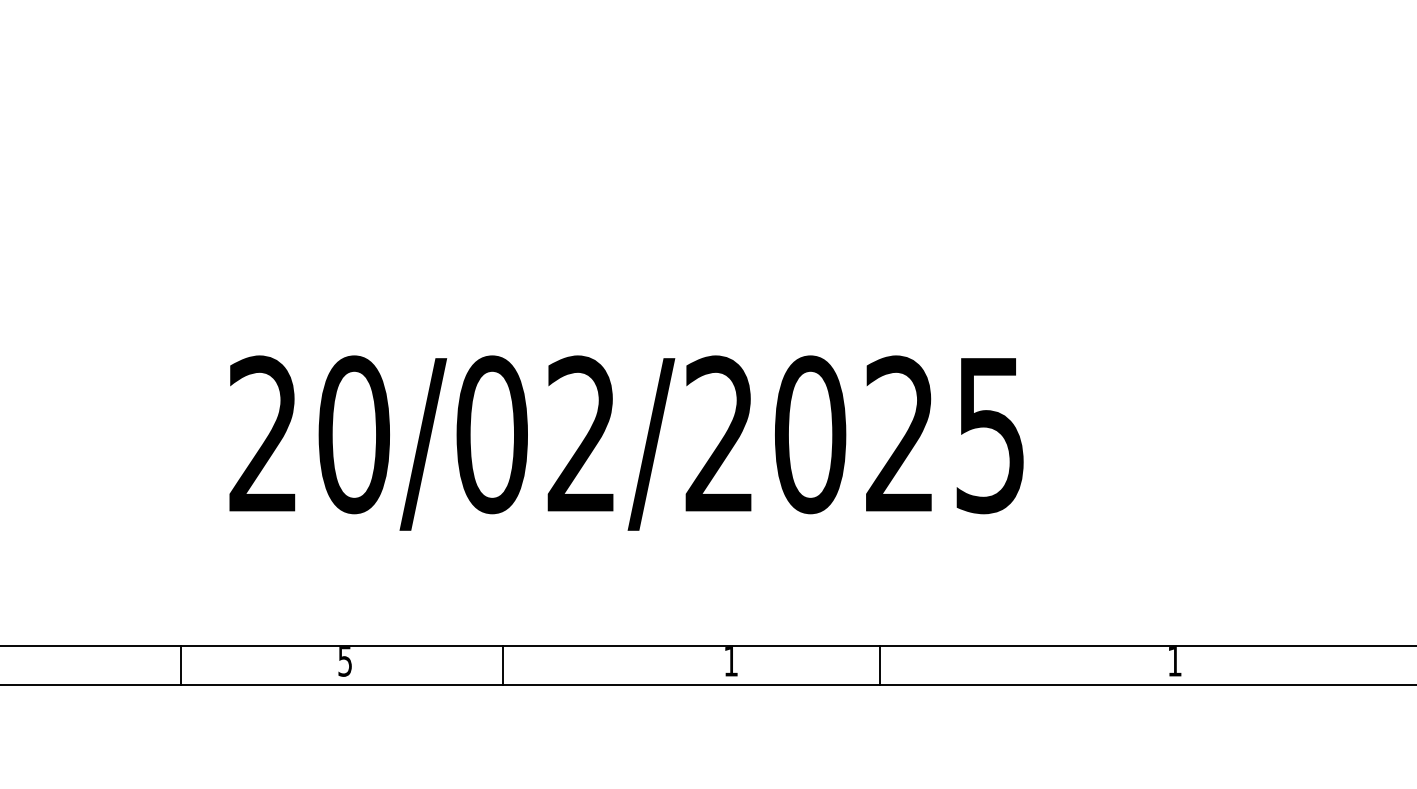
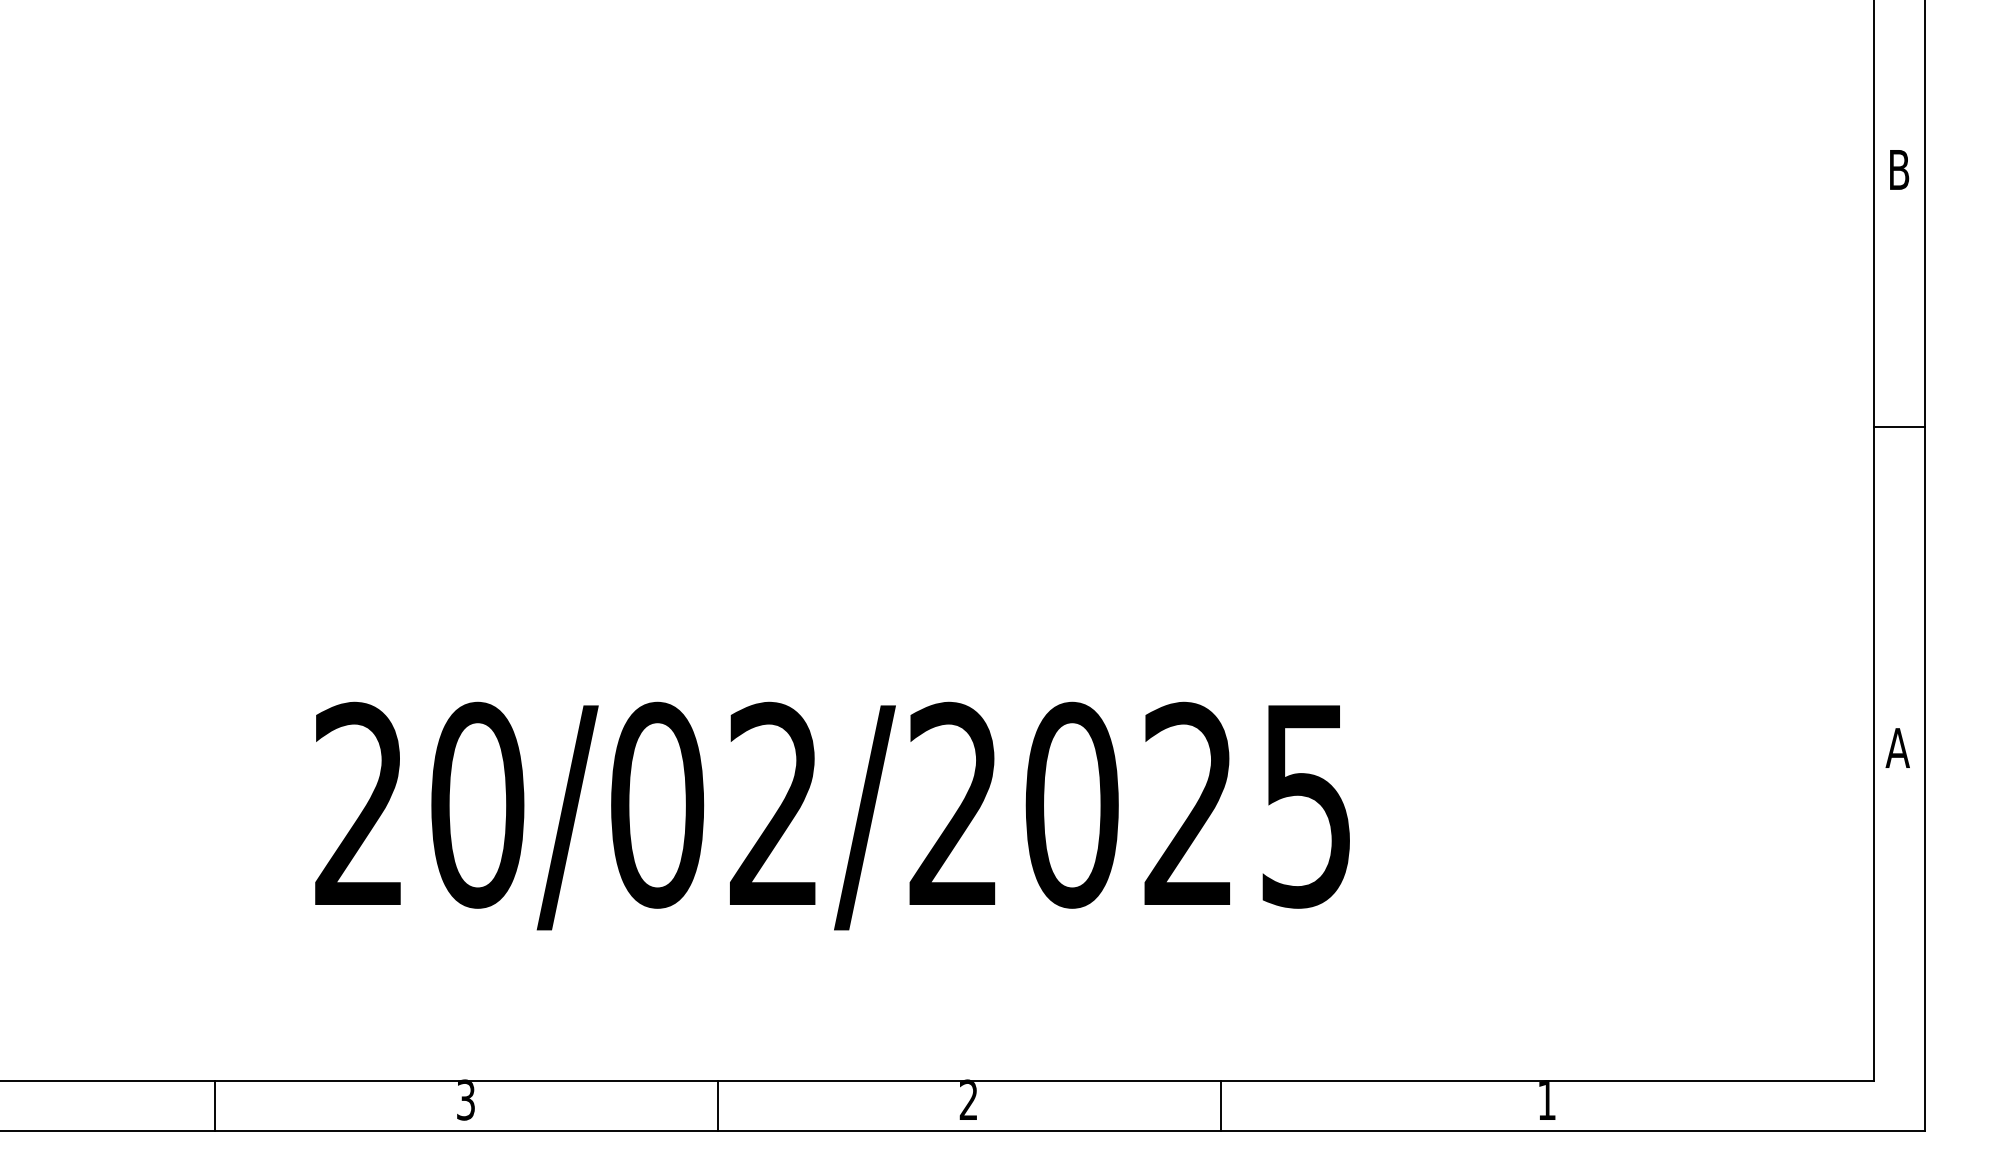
text: (344, 660) -> (465, 1099), 5 -> 3
text: (730, 660) -> (968, 1099), 1 -> 2
line: (181, 665) -> (215, 1105), moved
line: (502, 665) -> (717, 1105), moved
line: (879, 665) -> (1220, 1105), moved

